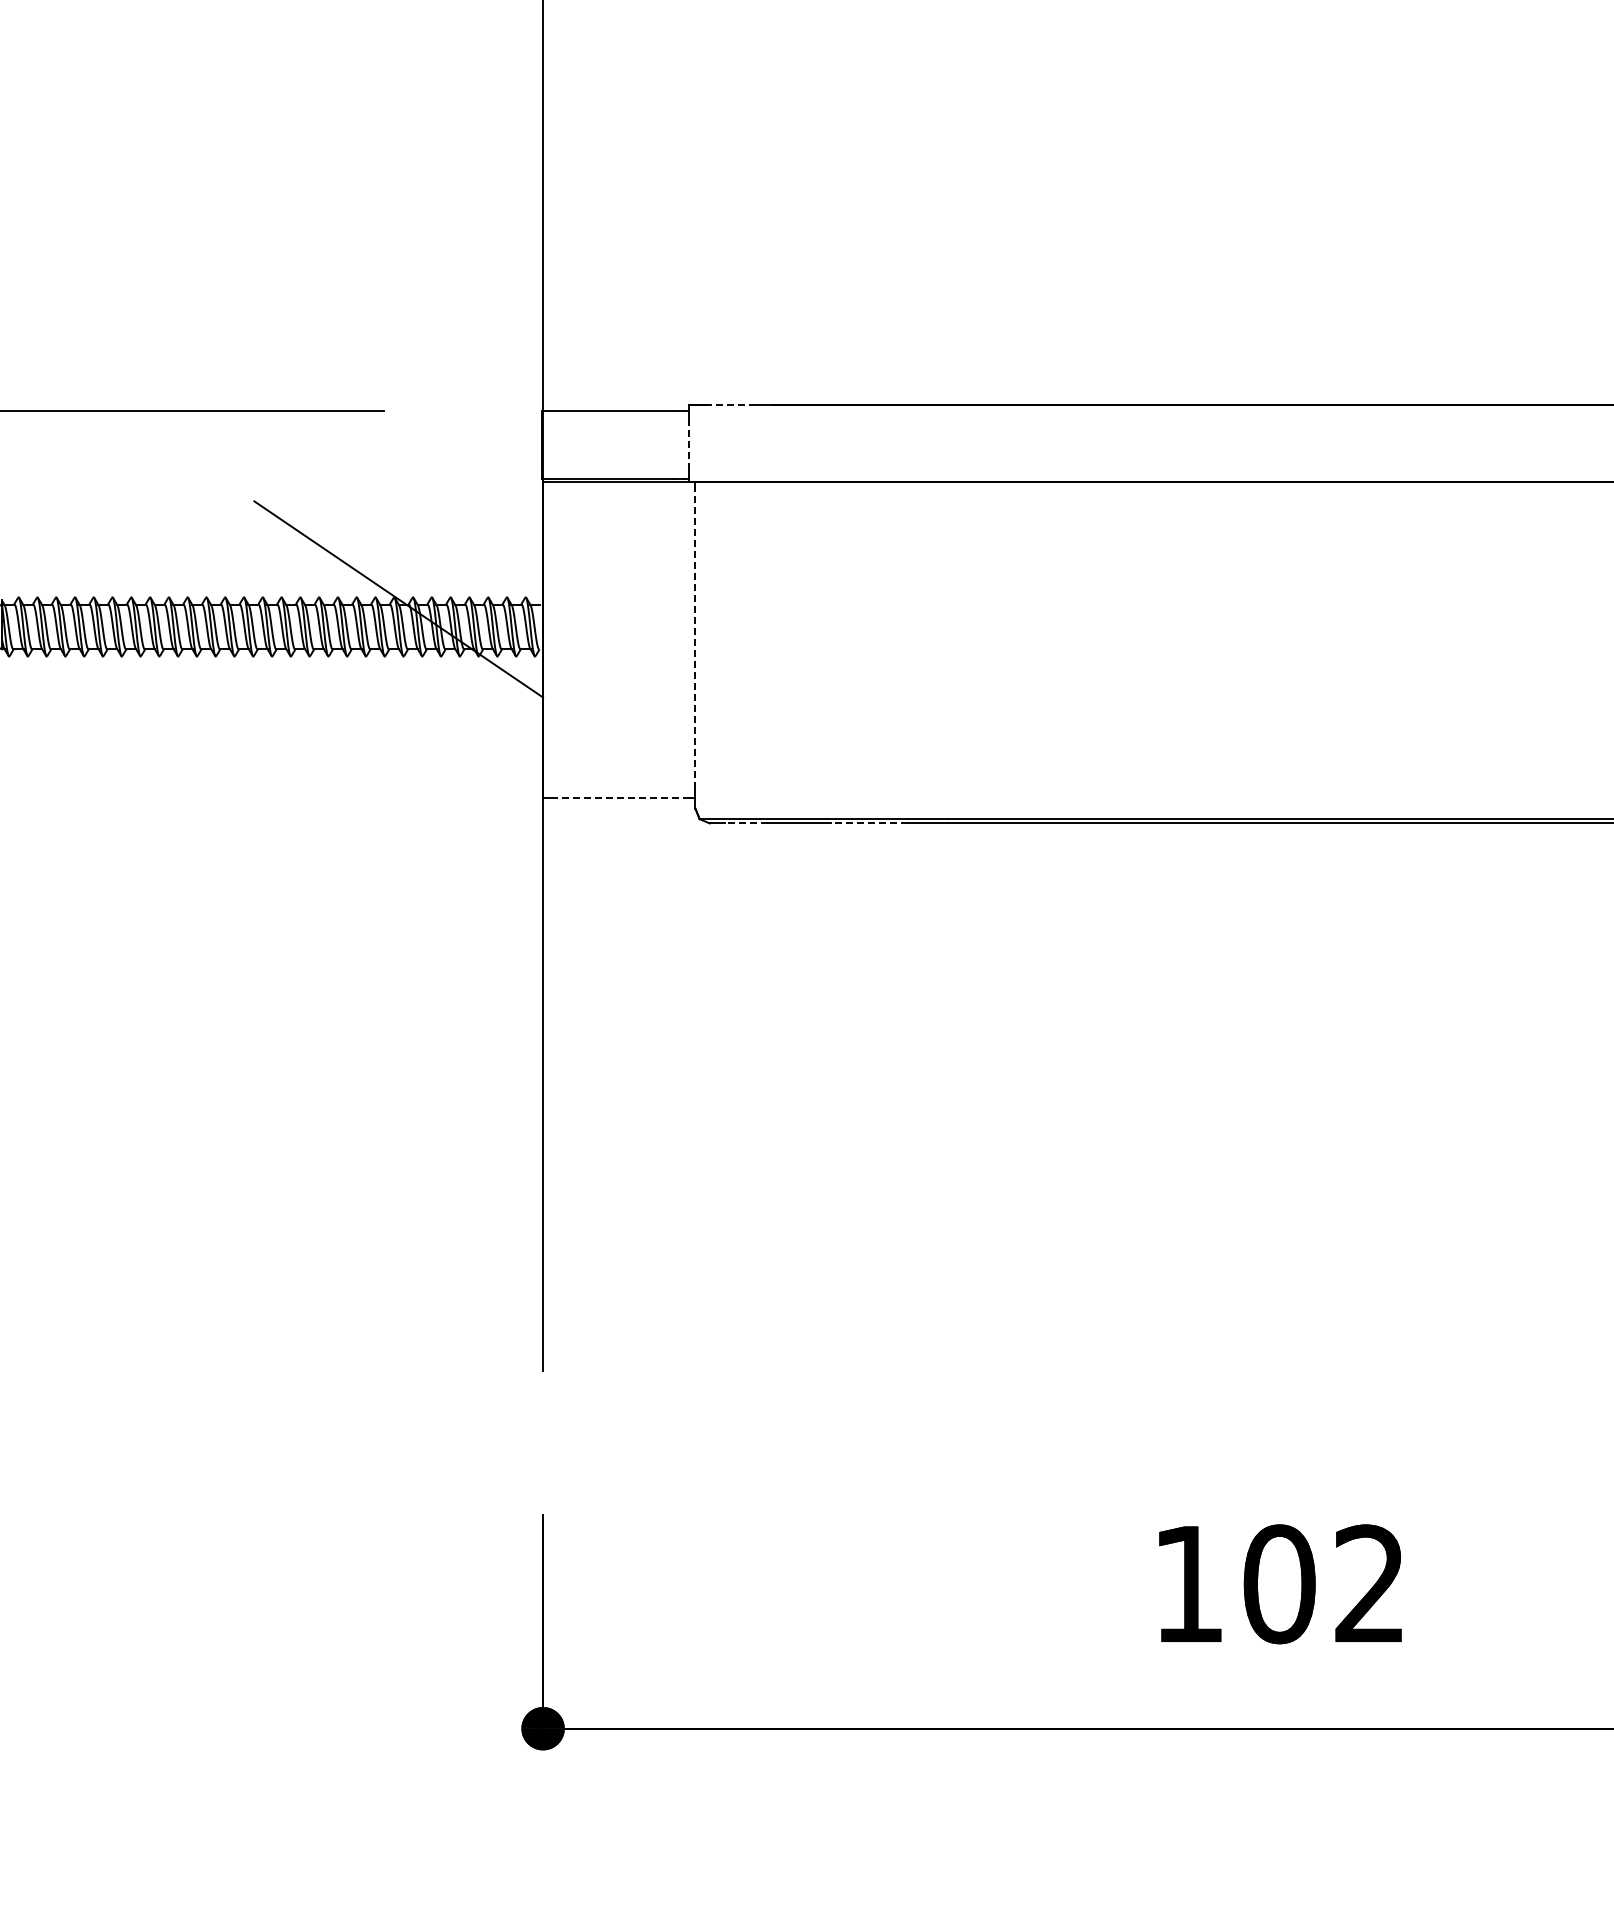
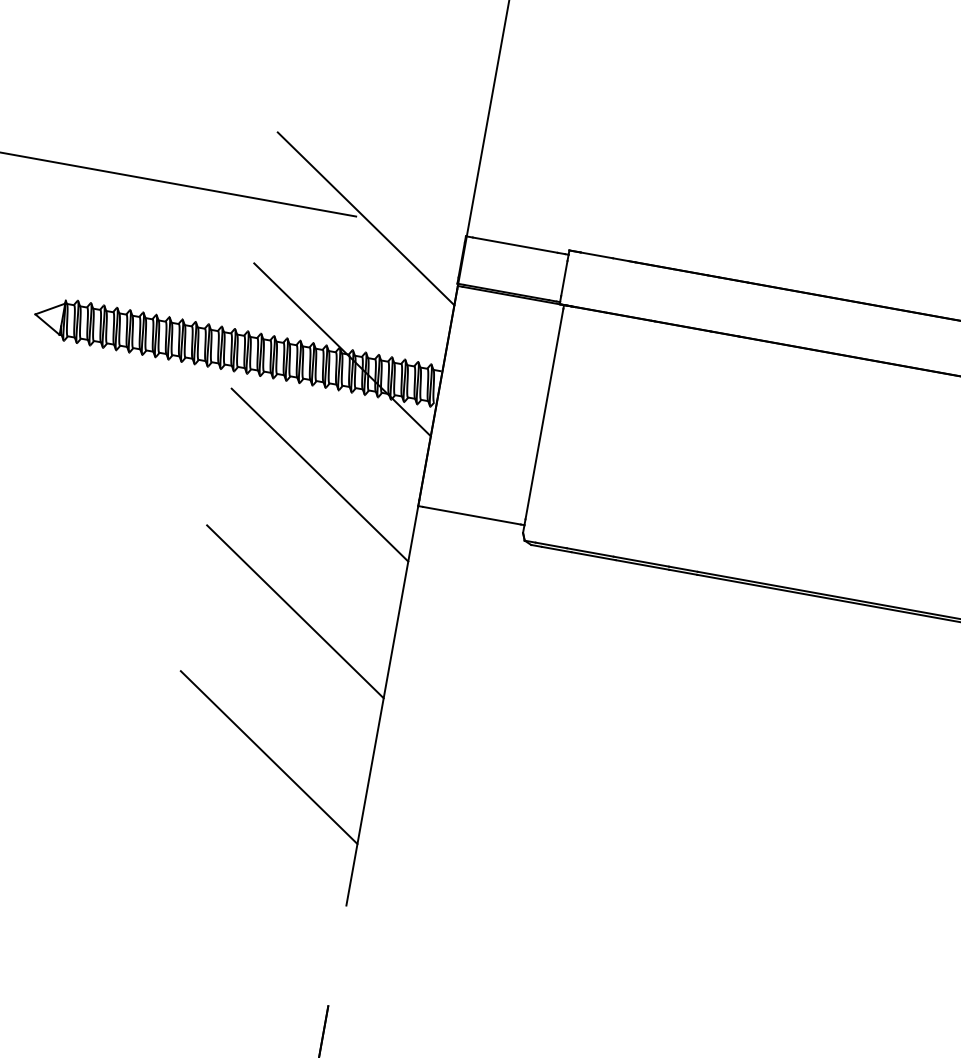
line: (729, 404) -> (597, 255), dashed -> solid
line: (398, 411) -> (365, 218), added
line: (689, 444) -> (564, 278), dashed -> solid
line: (695, 637) -> (544, 413), dashed -> solid
line: (398, 779) -> (319, 475), added
line: (619, 797) -> (471, 515), dashed -> solid
line: (745, 823) -> (556, 549), dashed -> solid
line: (869, 823) -> (642, 565), dashed -> solid
line: (398, 975) -> (295, 611), added
line: (398, 1184) -> (269, 757), added

